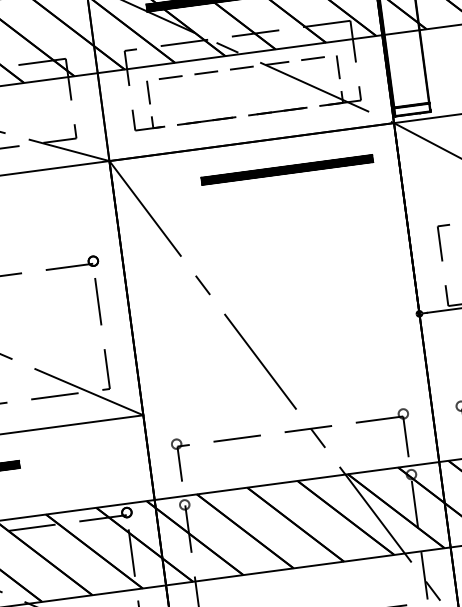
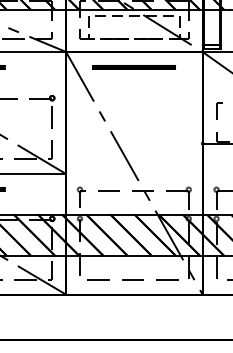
line: (285, 170) -> (133, 67), moved

